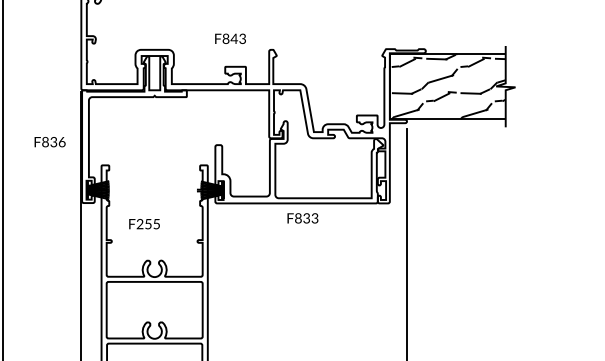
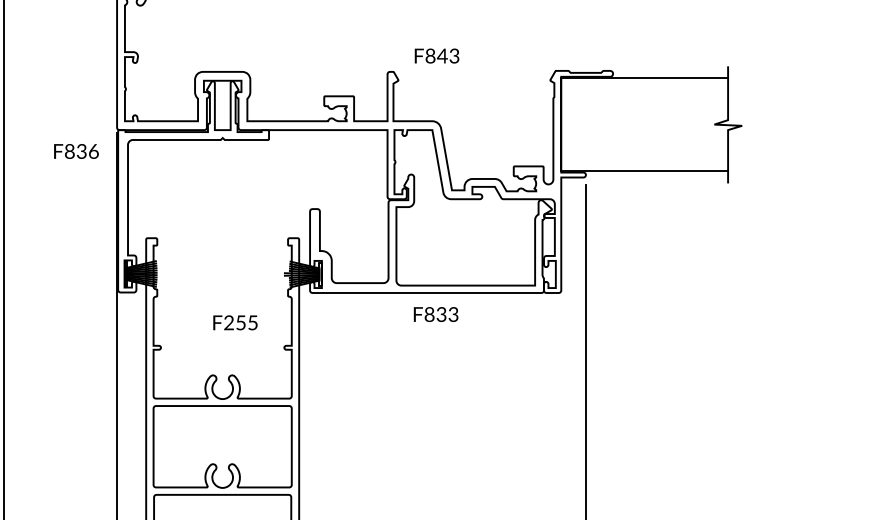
text: (230, 38) -> (436, 55), moved
hatch: (448, 86) -> (645, 124), removed
text: (49, 142) -> (75, 152), moved
text: (144, 224) -> (235, 323), moved

